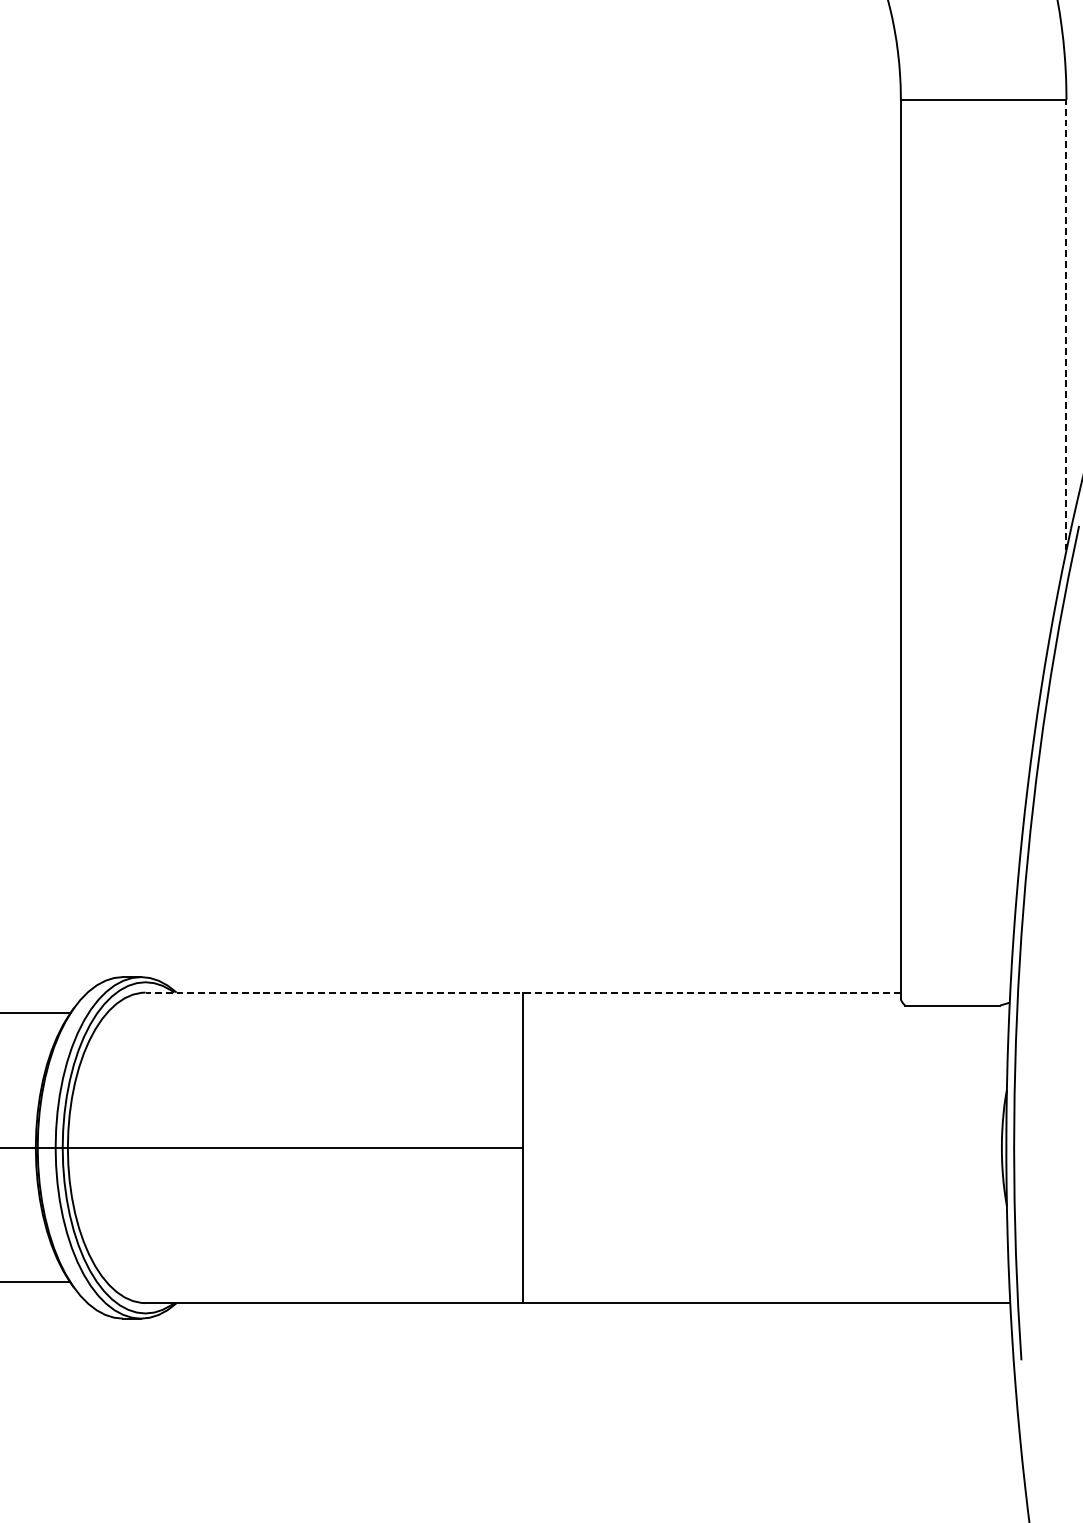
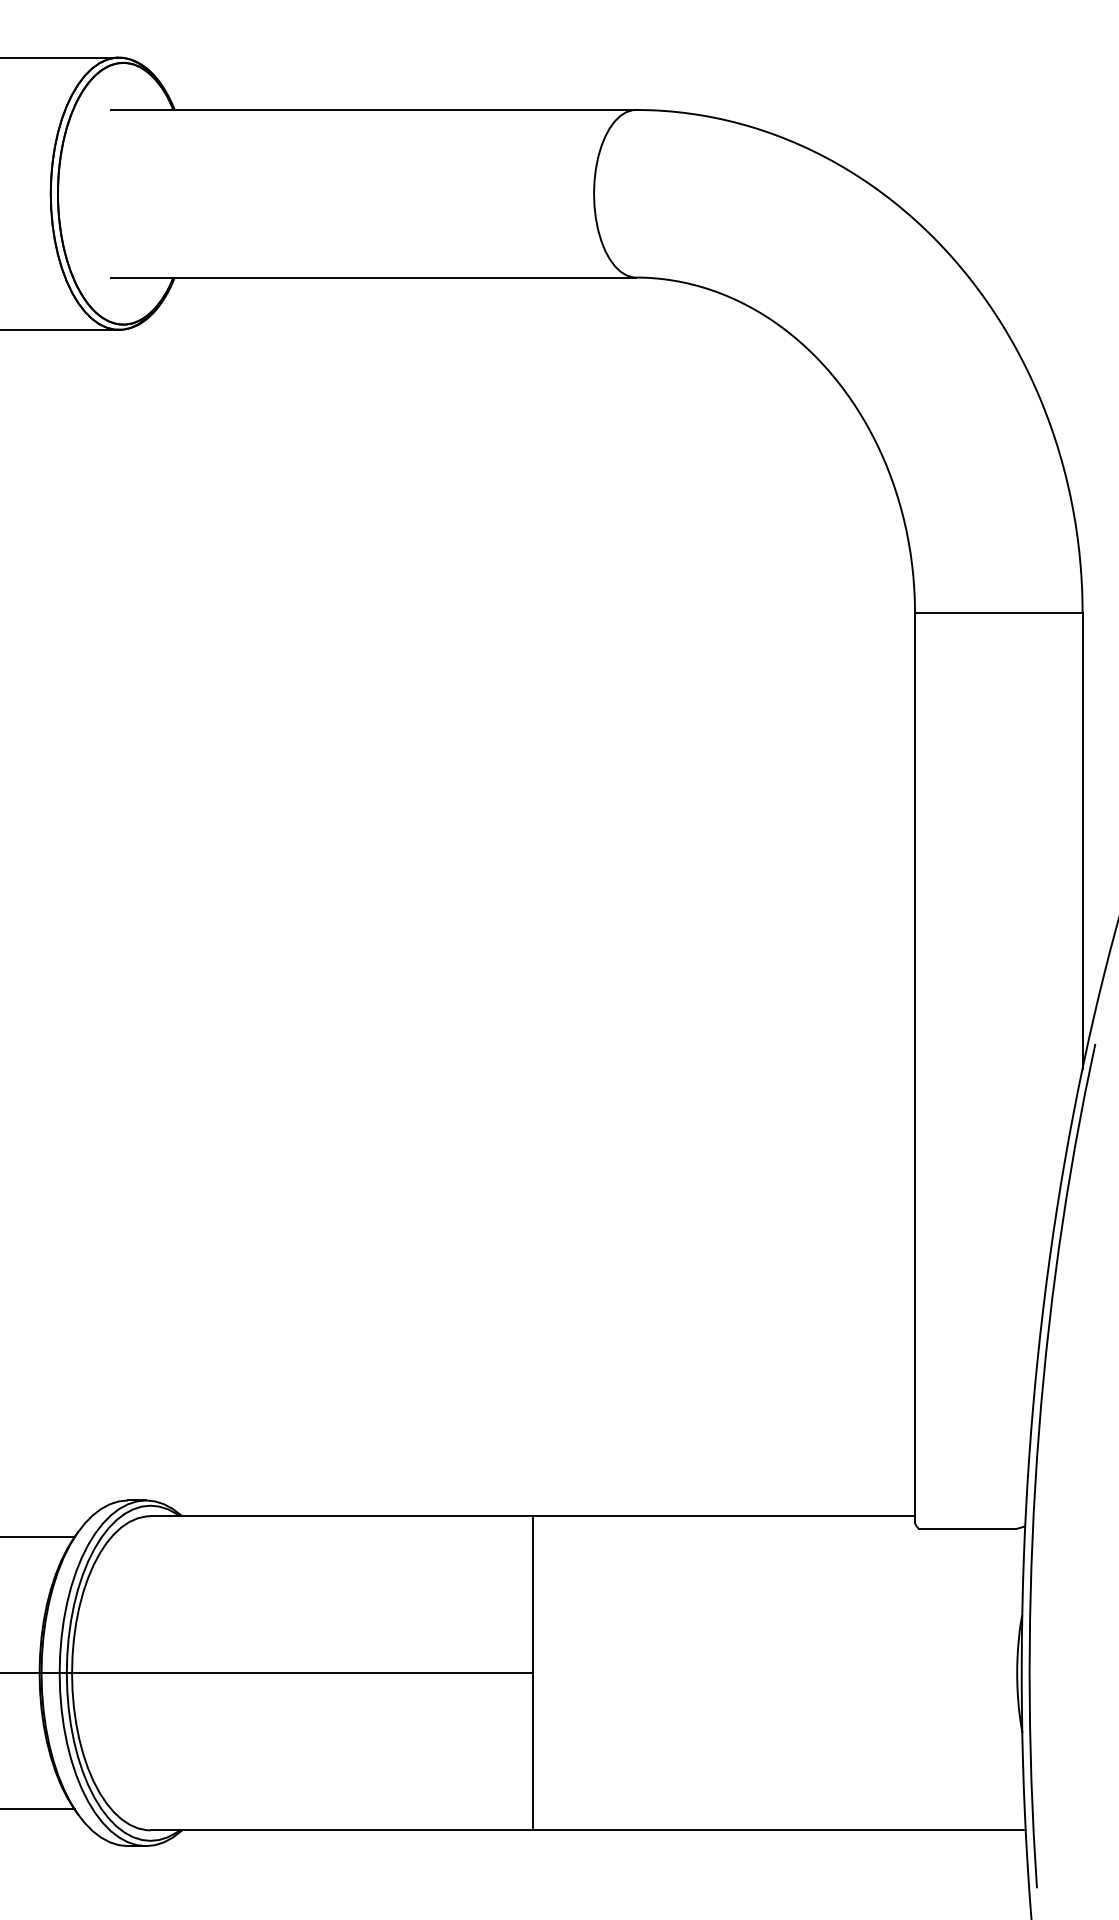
line: (1066, 324) -> (1082, 840), dashed -> solid
line: (522, 992) -> (532, 1516), dashed -> solid

